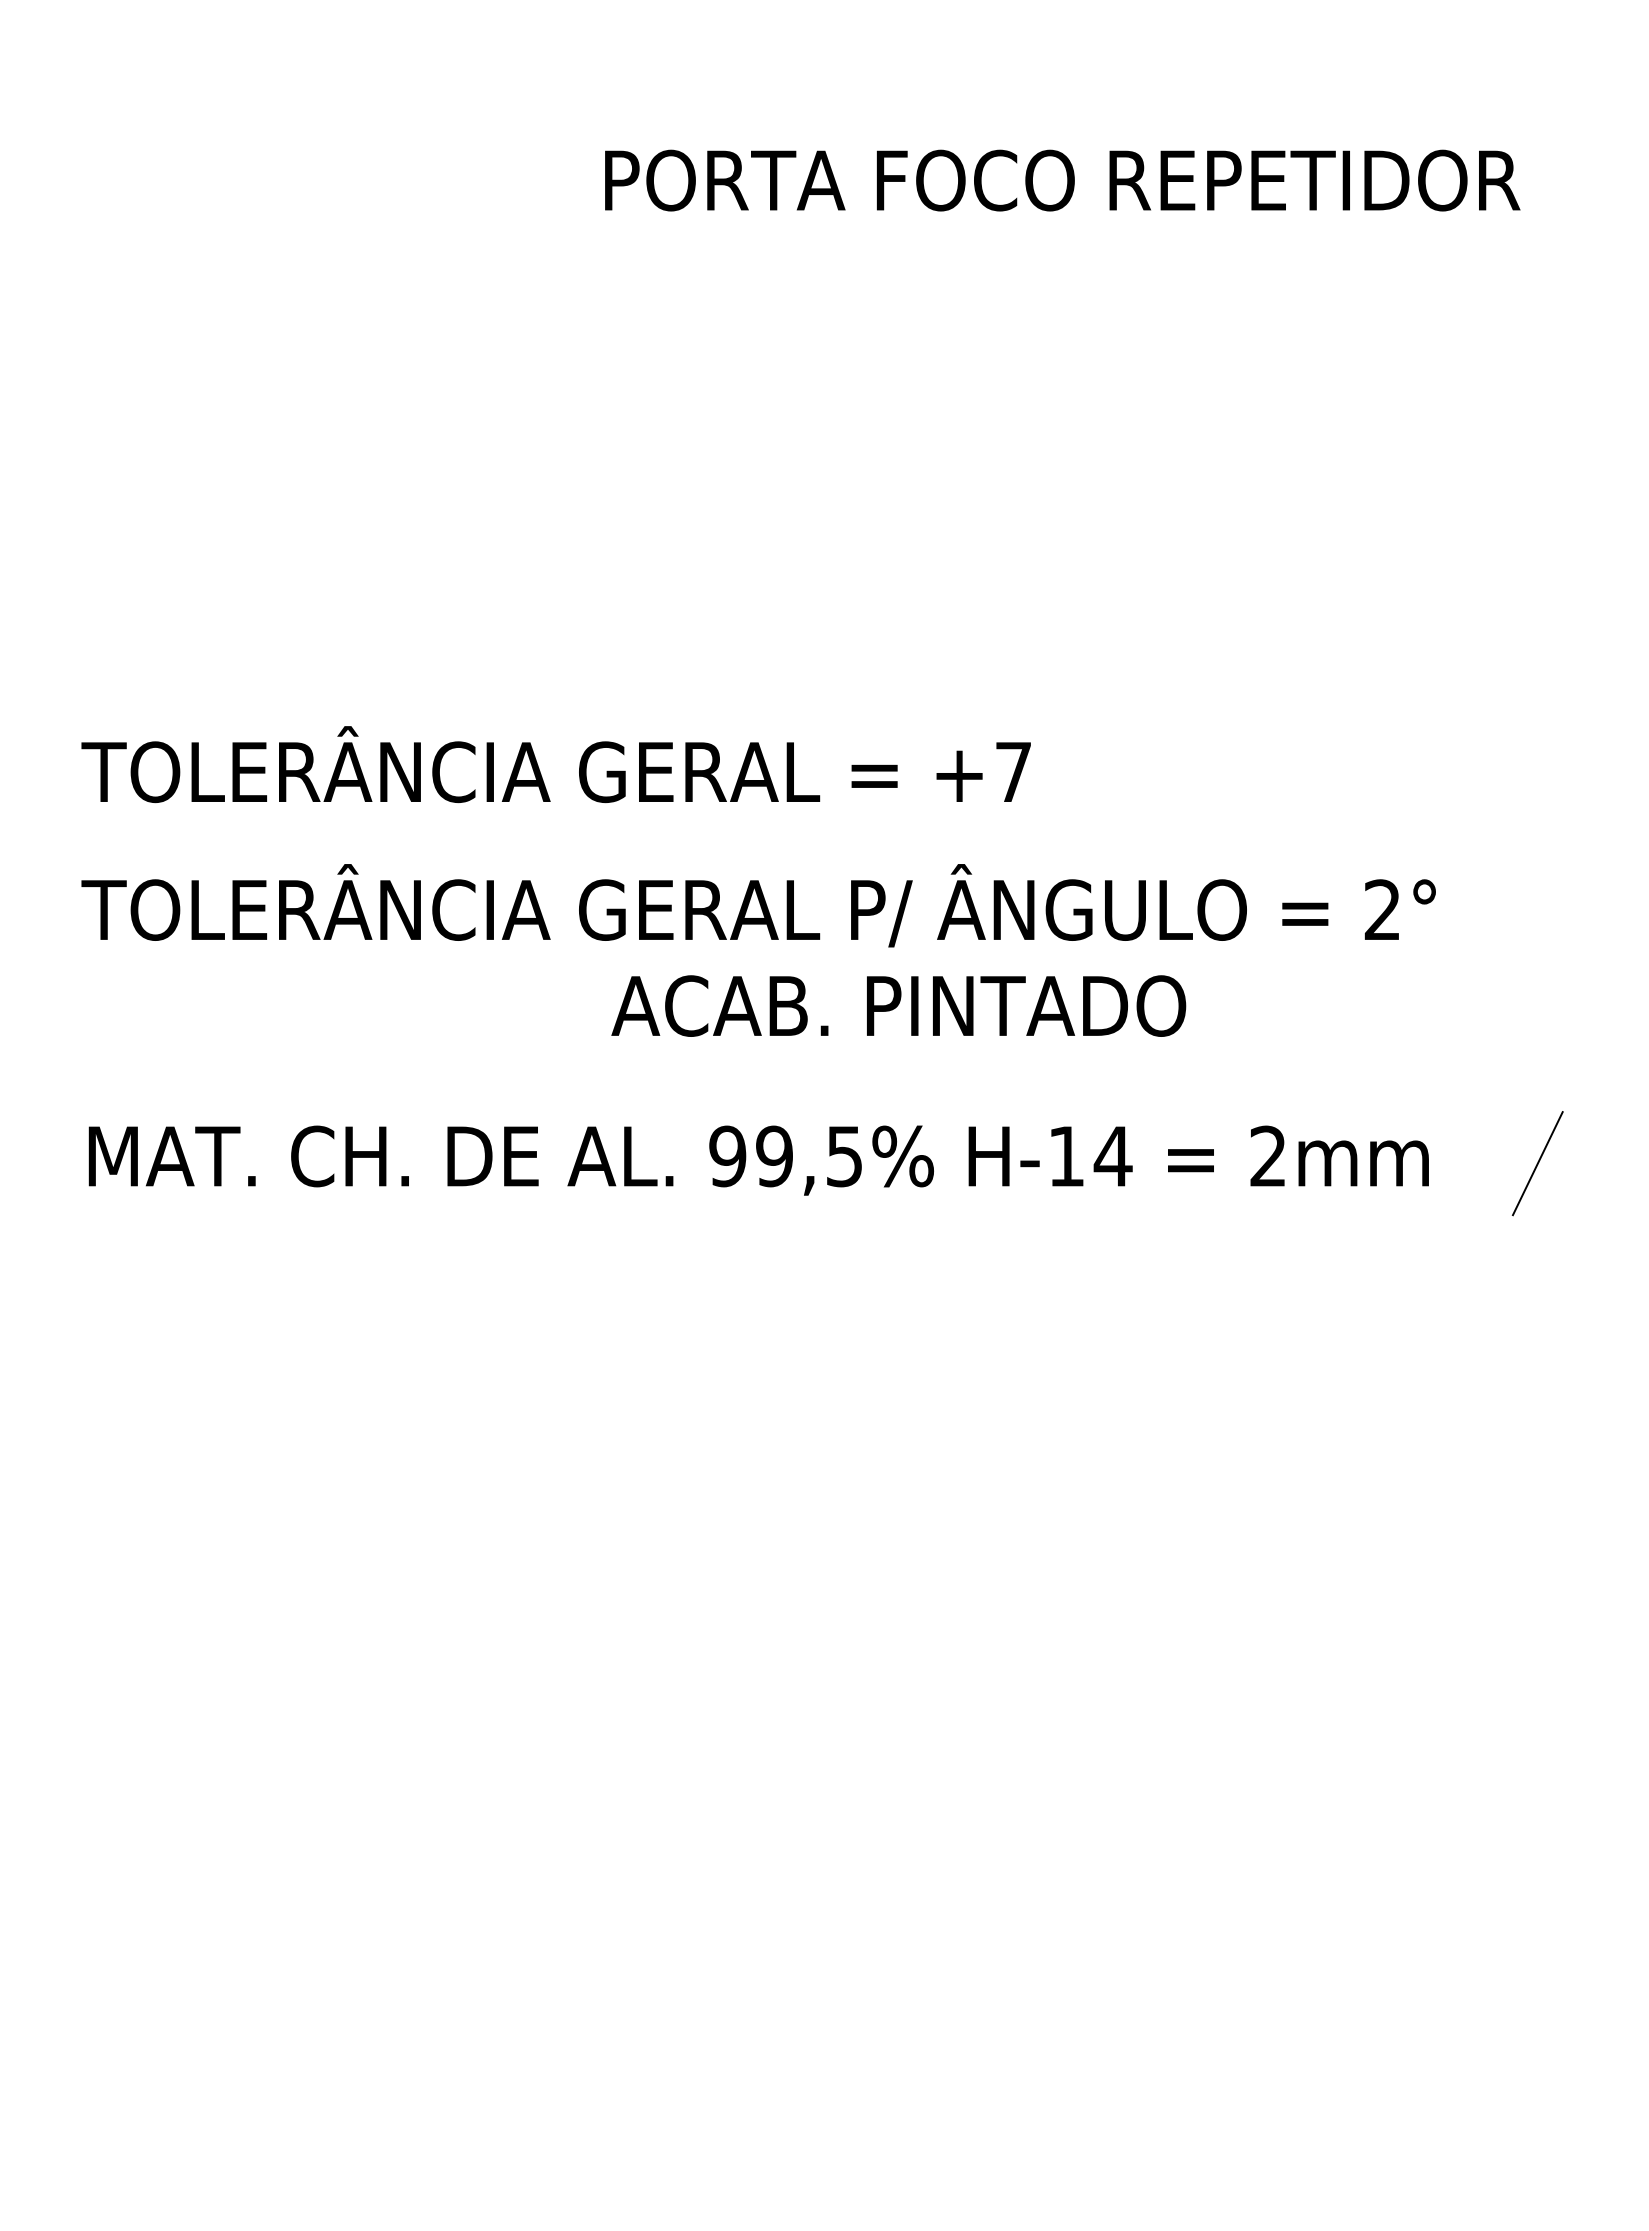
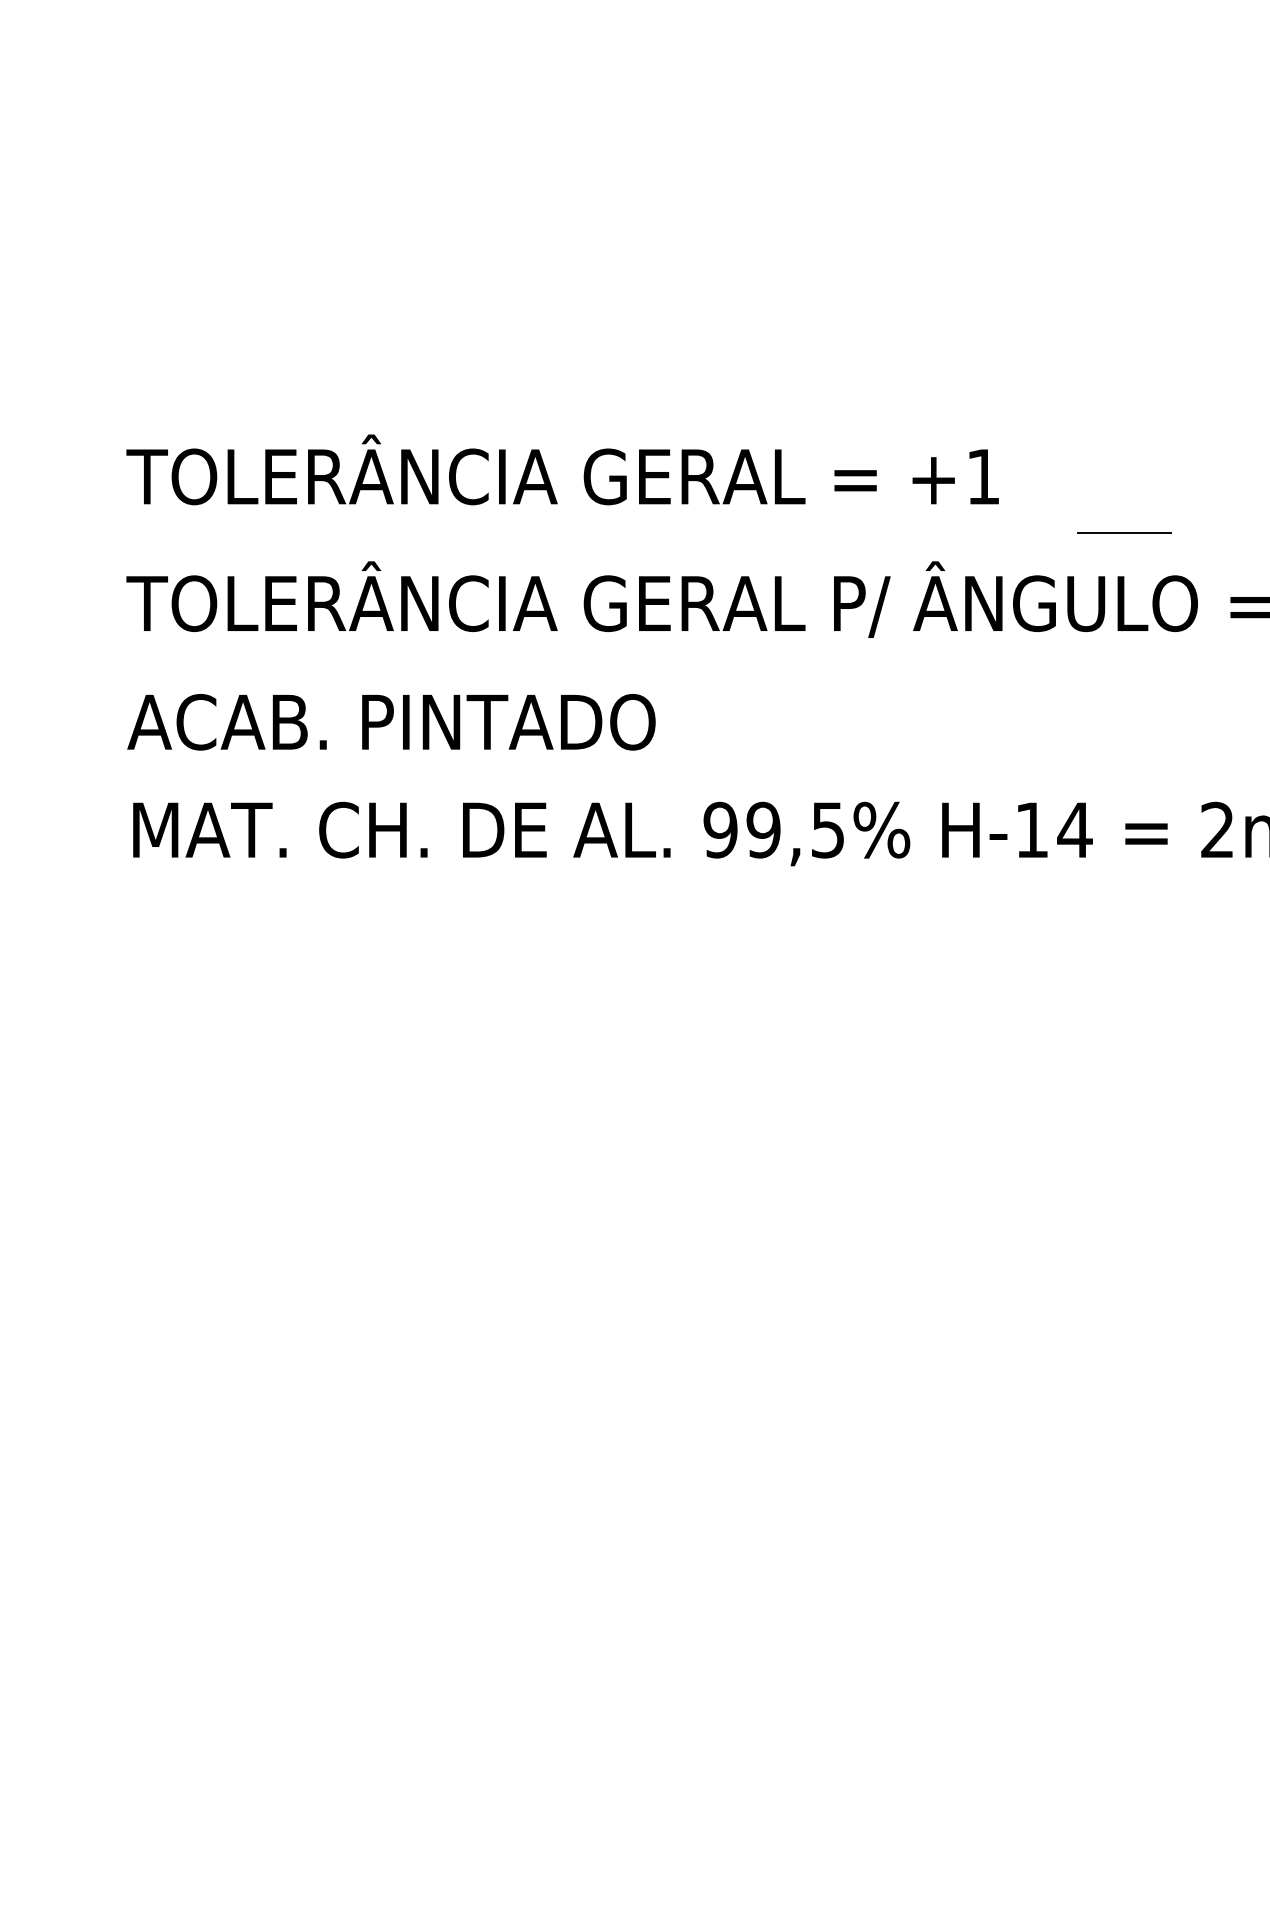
text: (1013, 771) -> (983, 476), +7 -> +1
line: (1166, 832) -> (1123, 532), added
text: (898, 1005) -> (391, 721), moved

